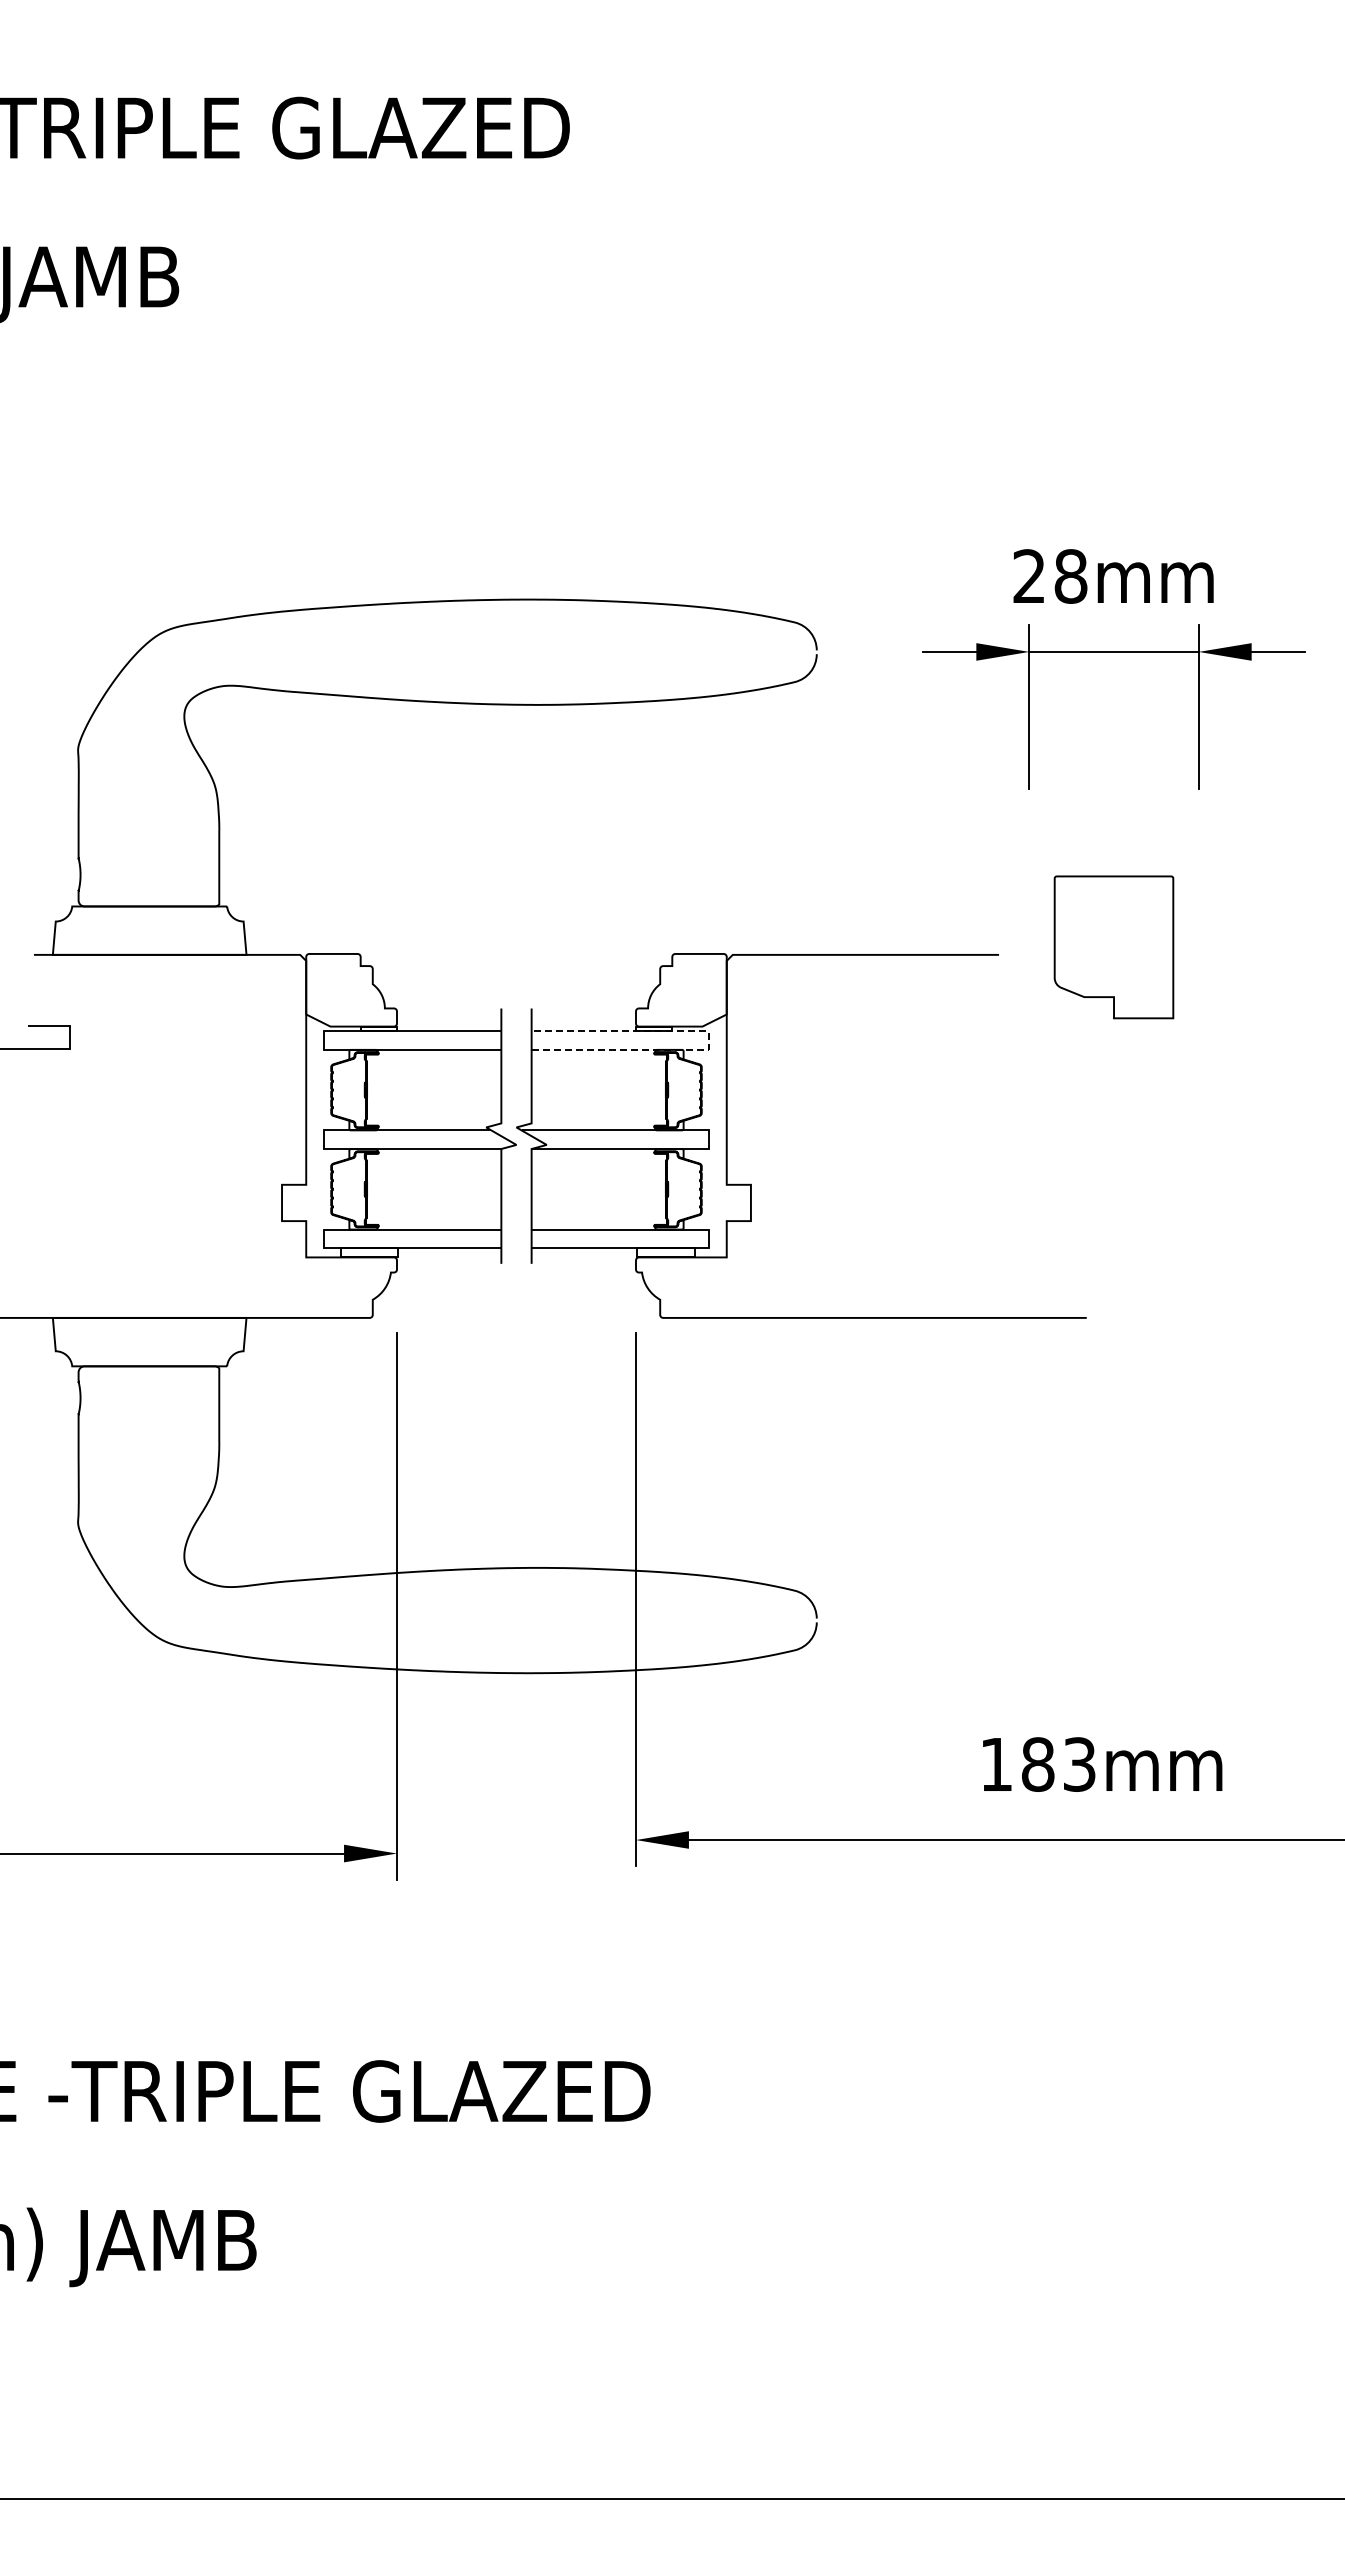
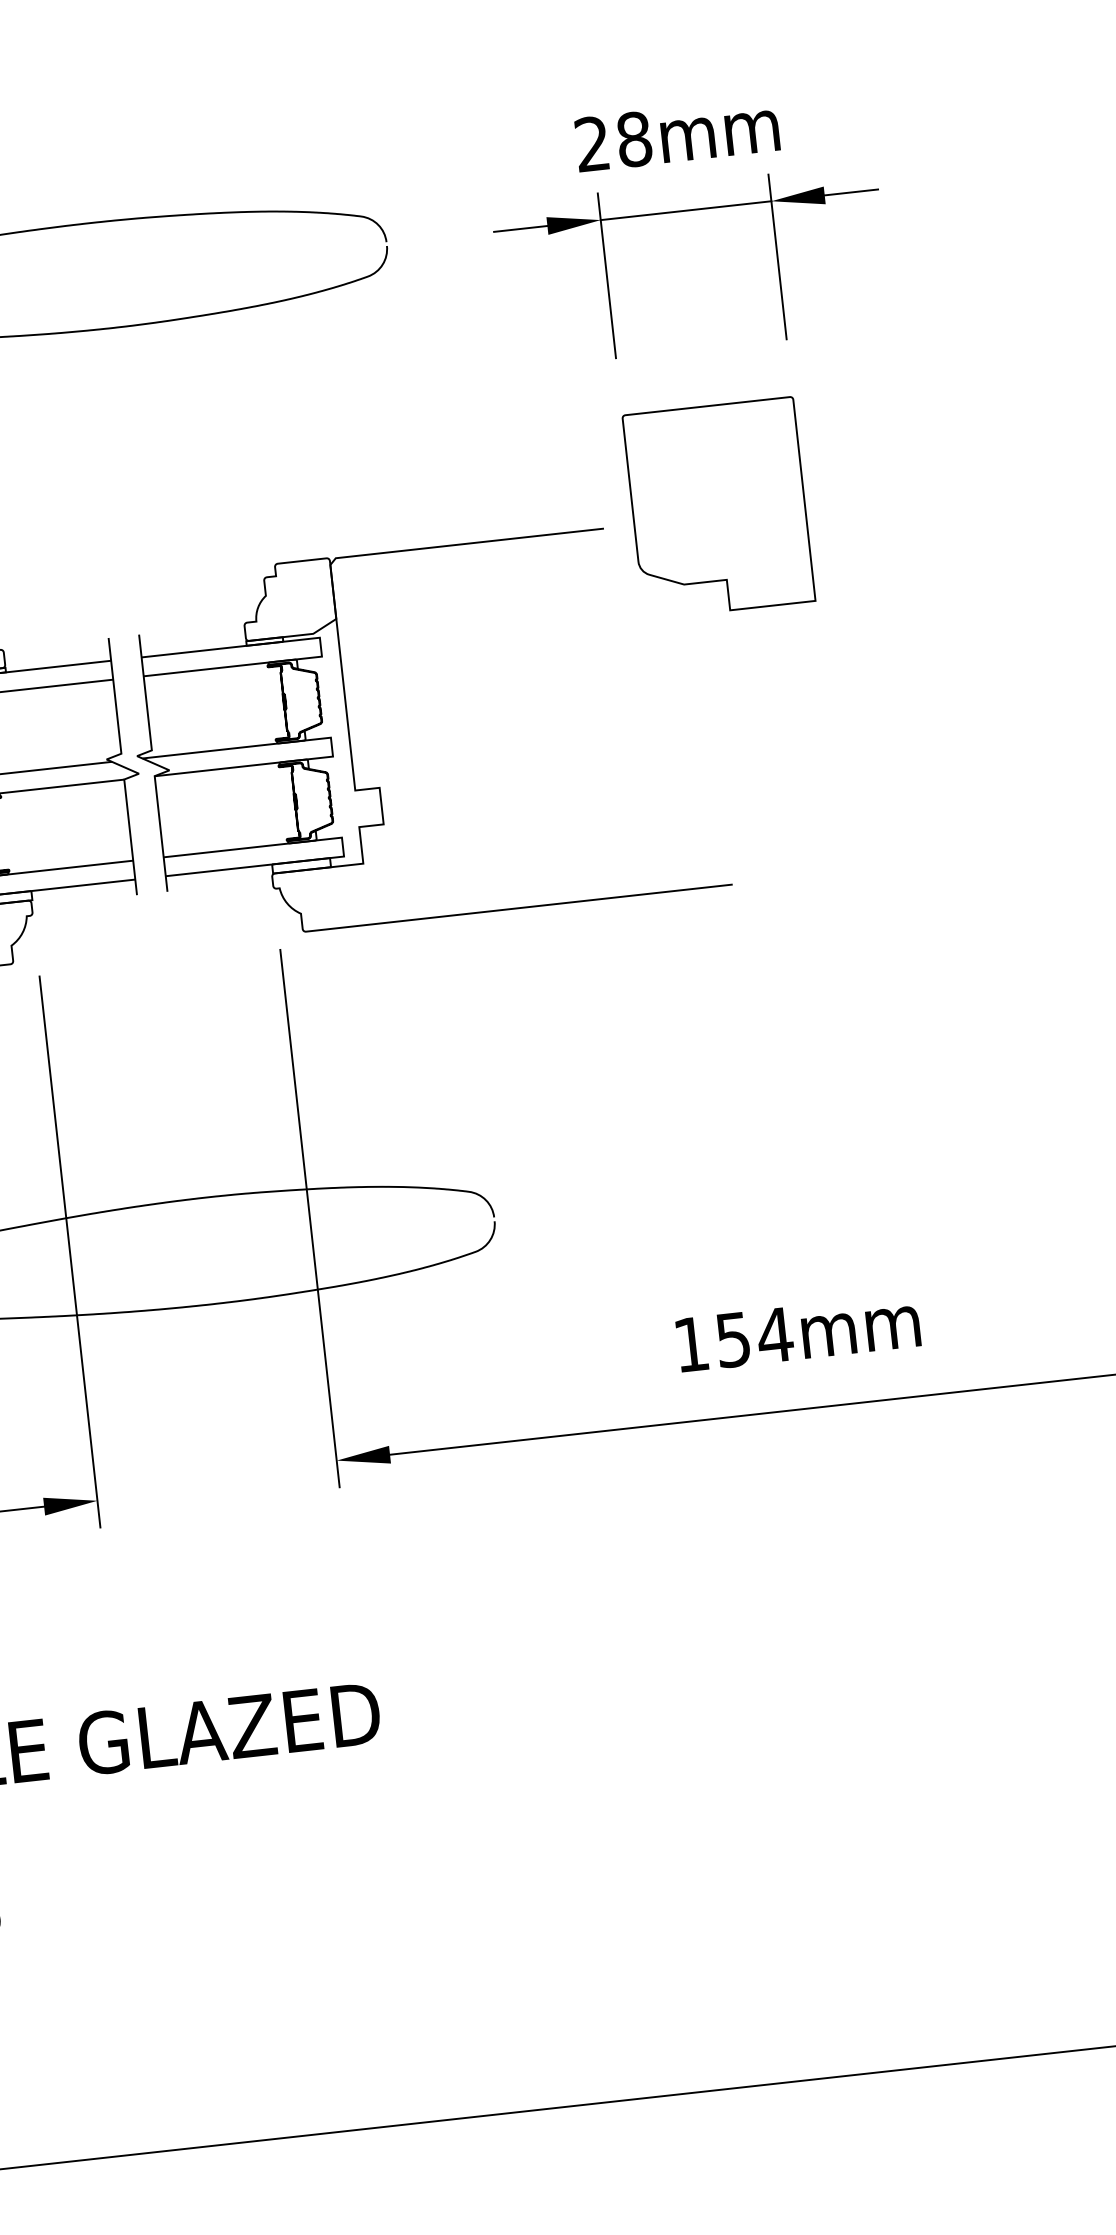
part: (1113, 947) -> (718, 508), size x1.43
line: (708, 1040) -> (320, 647), dashed -> solid
text: (1059, 1764) -> (754, 1337), 183mm -> 154mm

